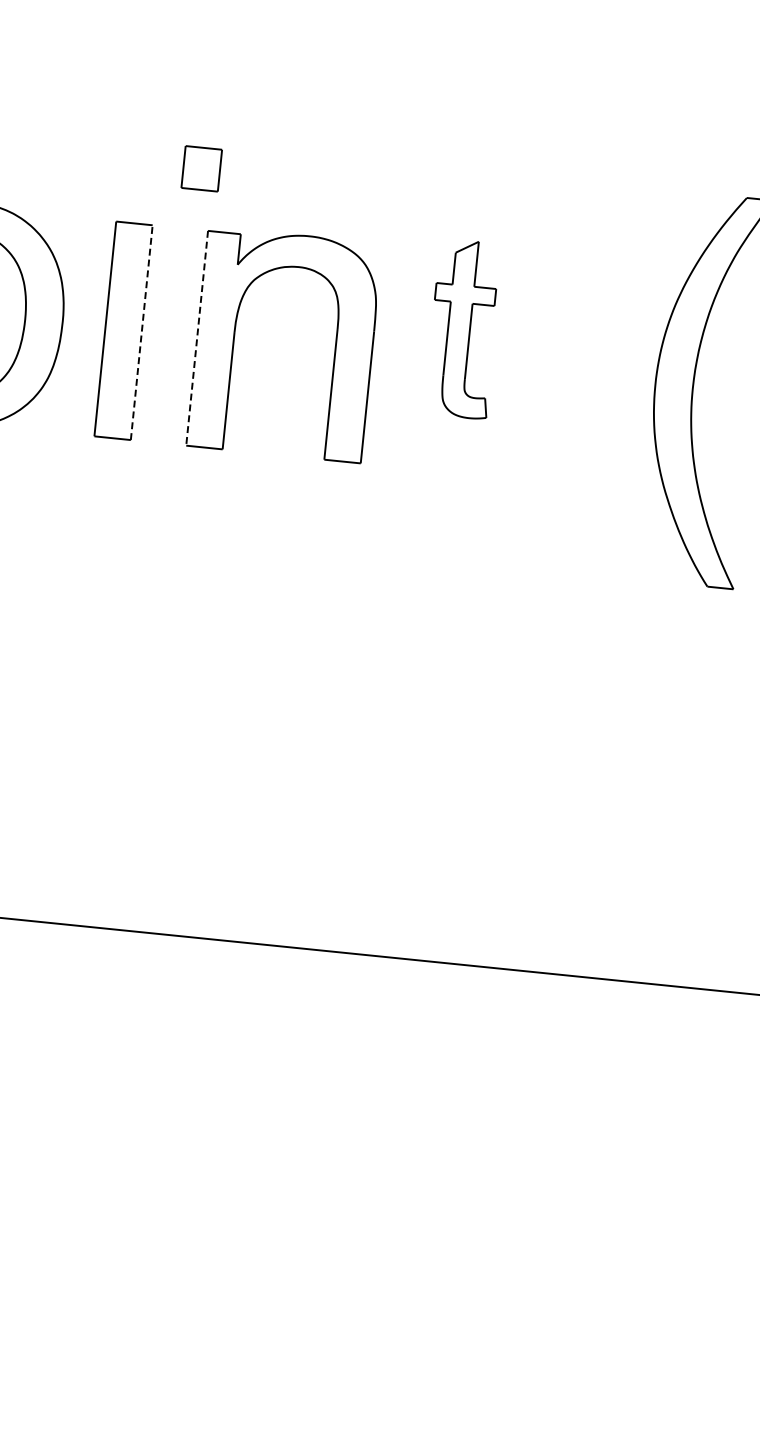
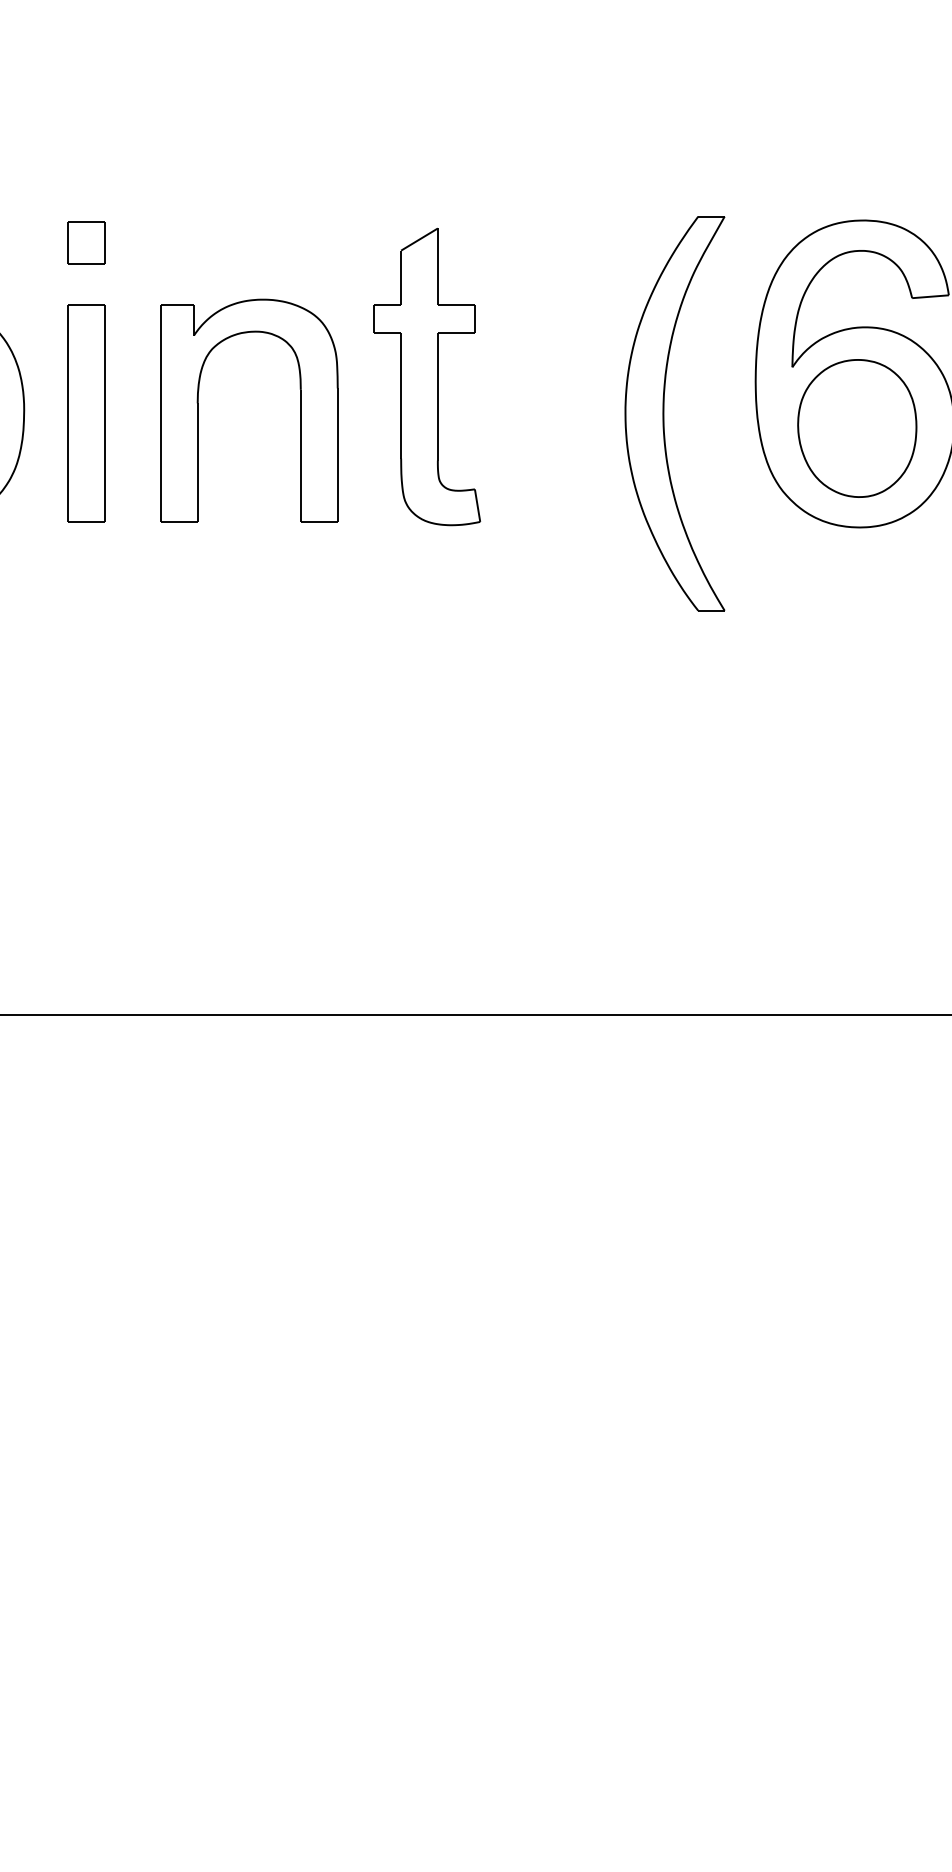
part: (202, 168) -> (86, 242), moved
part: (463, 328) -> (427, 376), size x1.67
line: (141, 332) -> (104, 413), dashed -> solid
line: (196, 338) -> (160, 413), dashed -> solid

